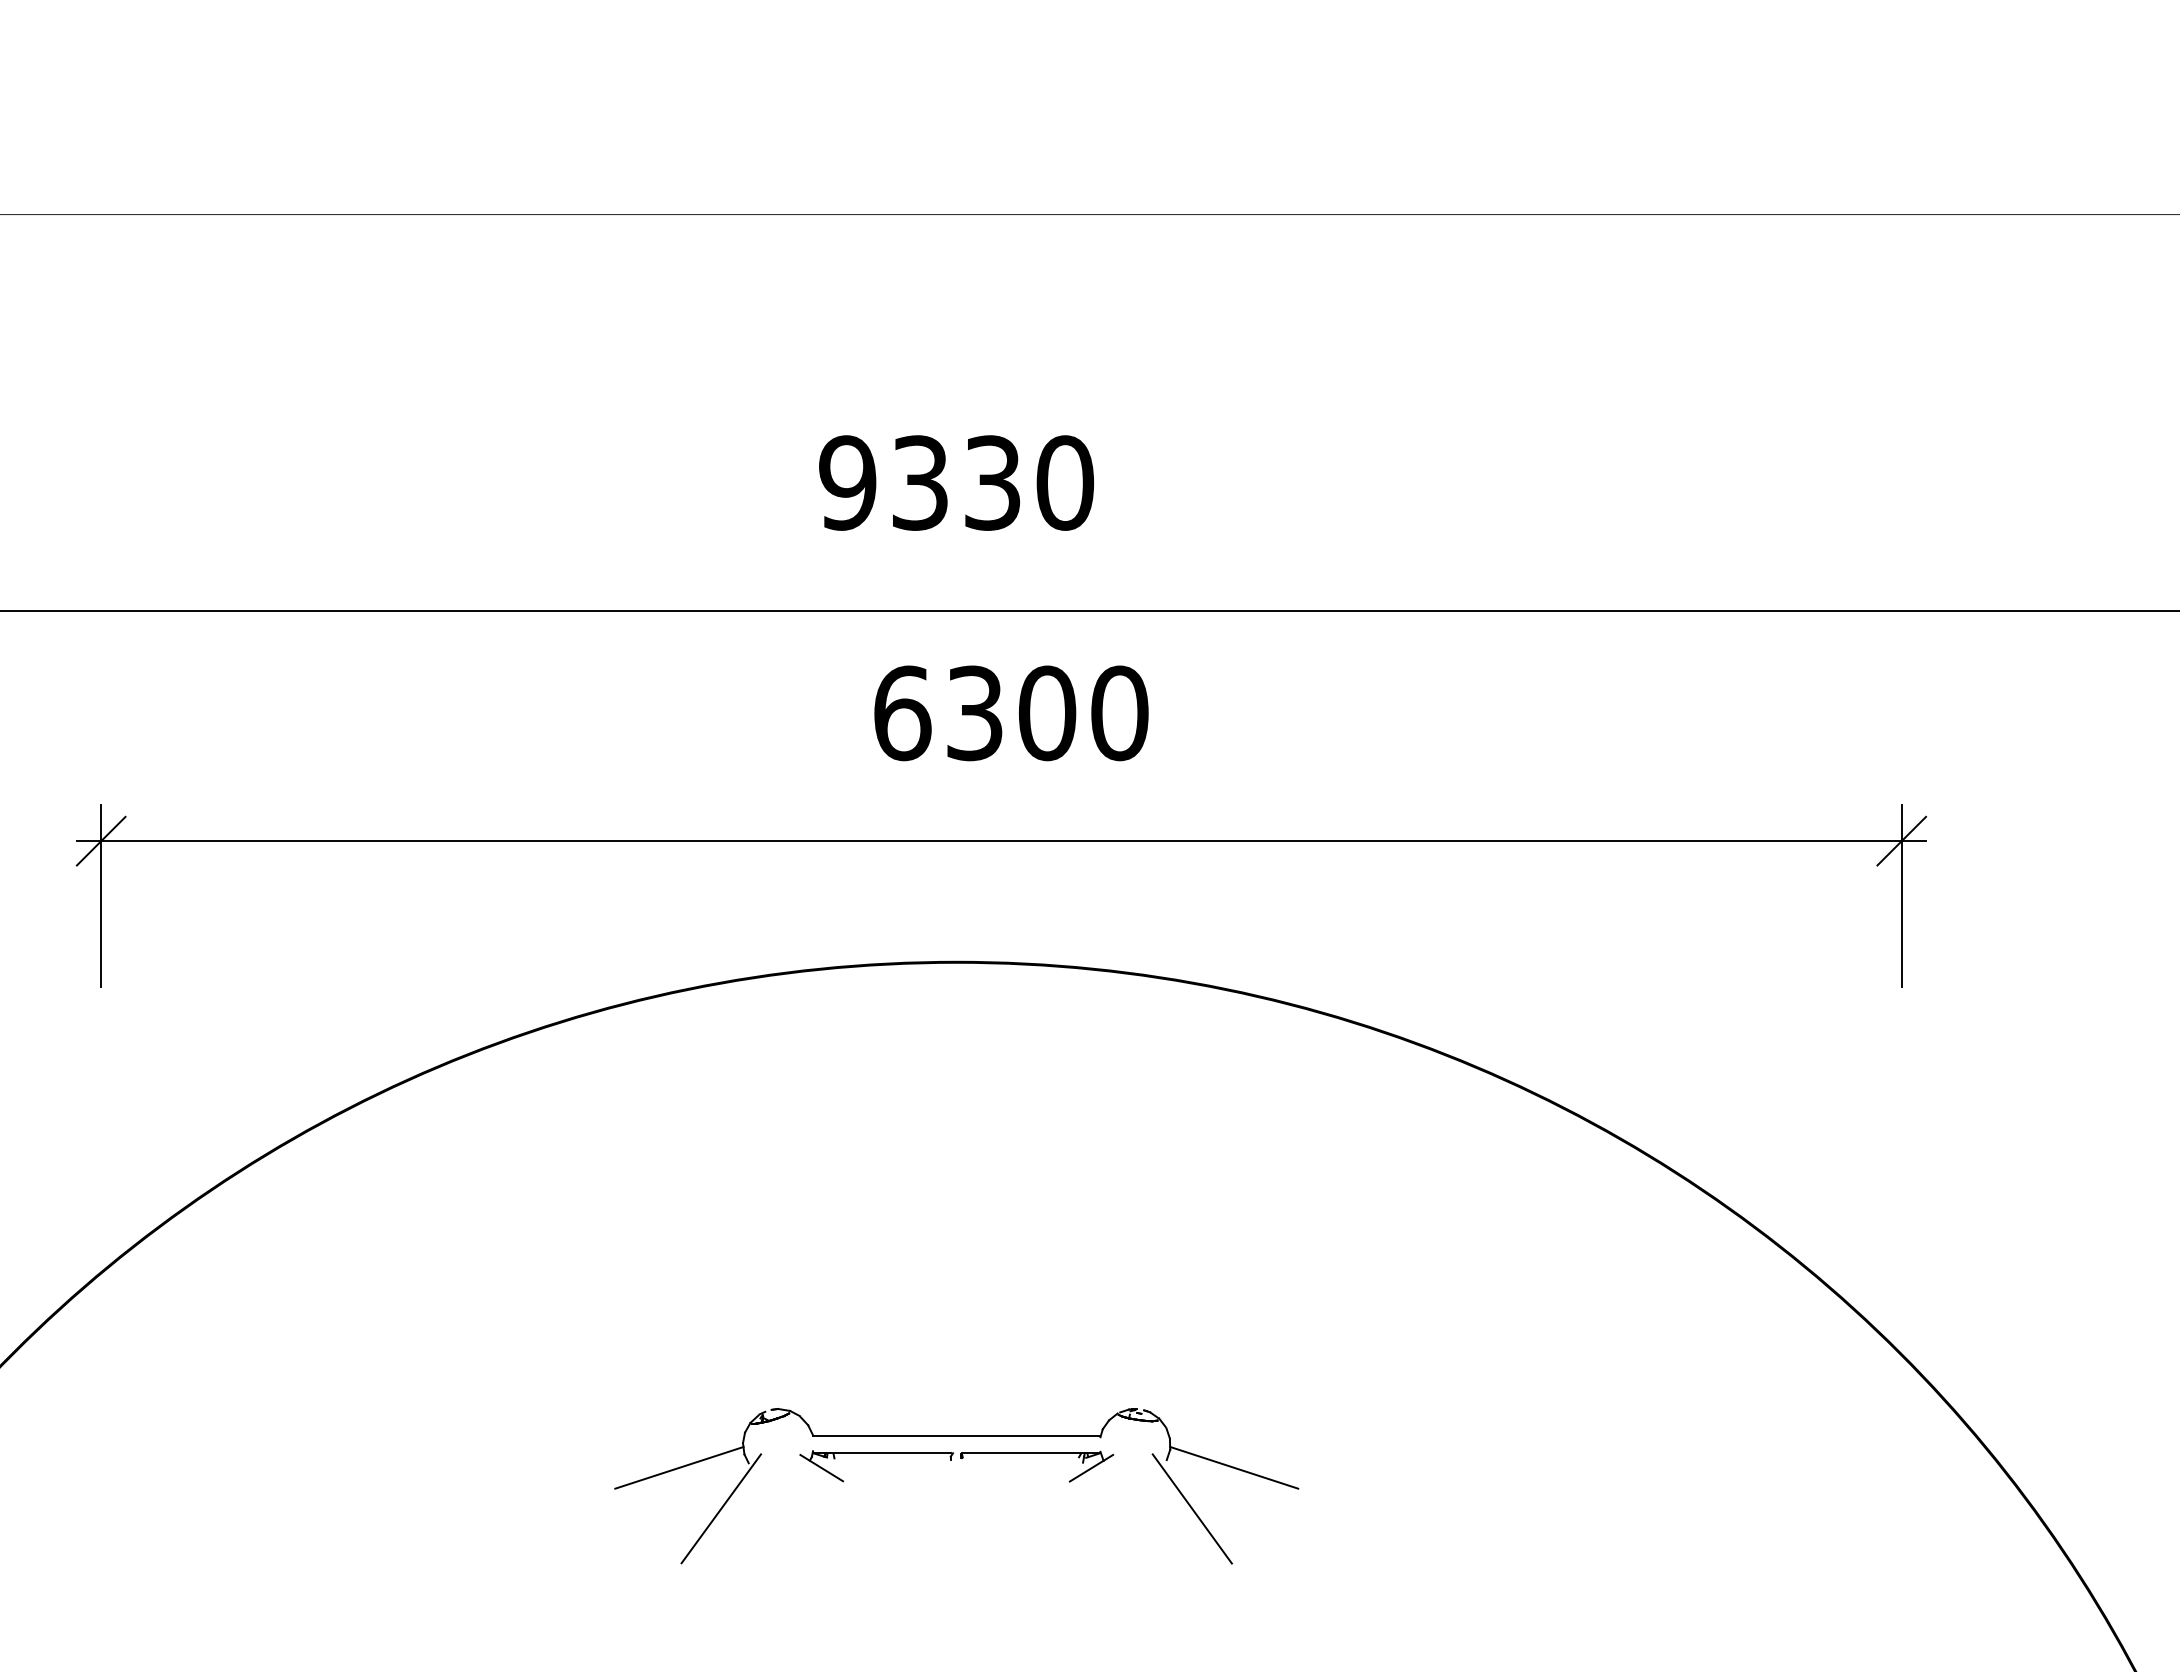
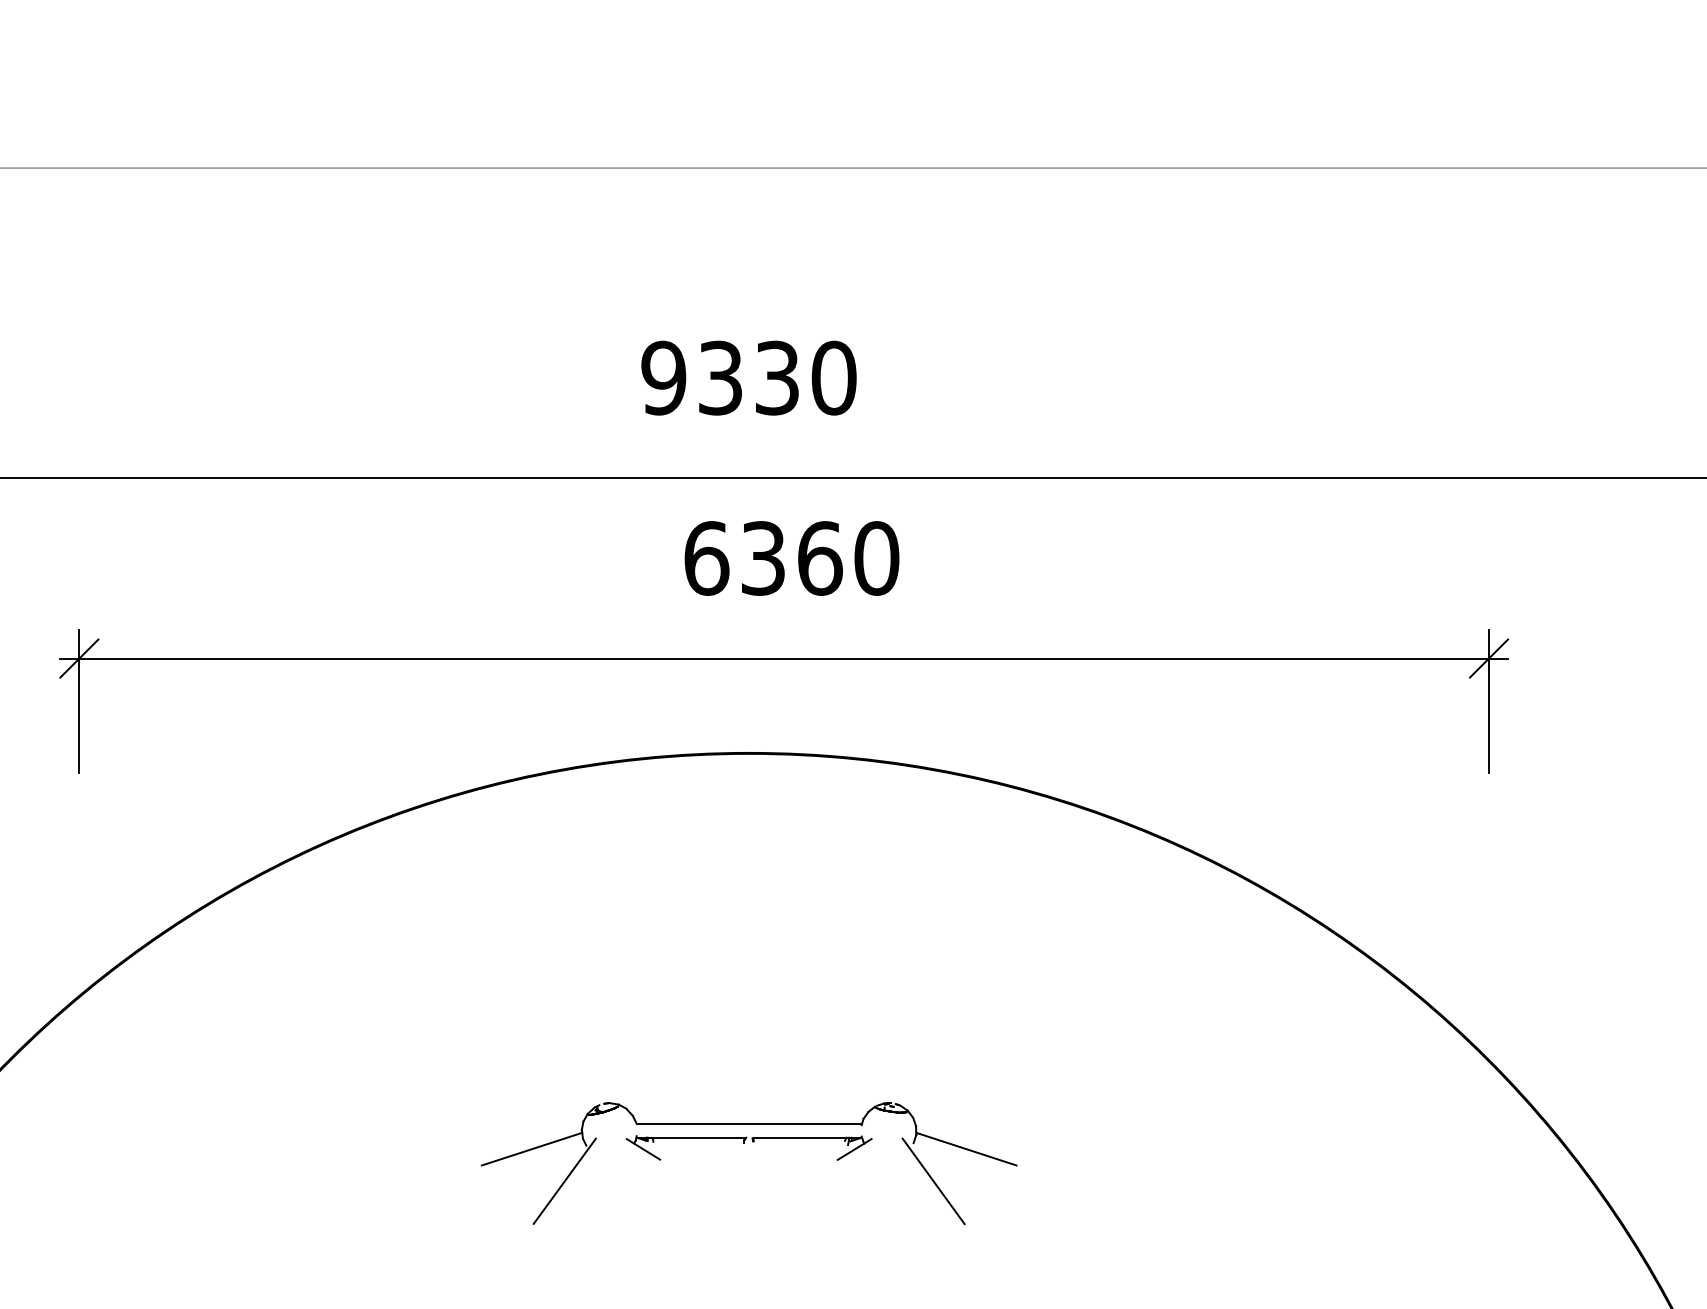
text: (1047, 713) -> (820, 558), 6300 -> 6360

